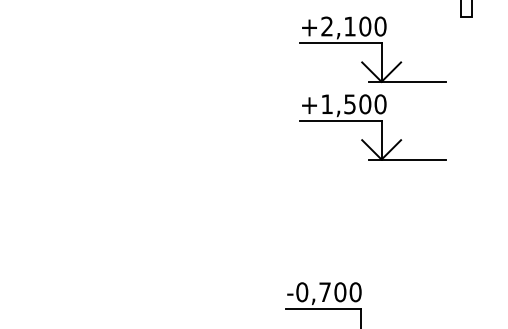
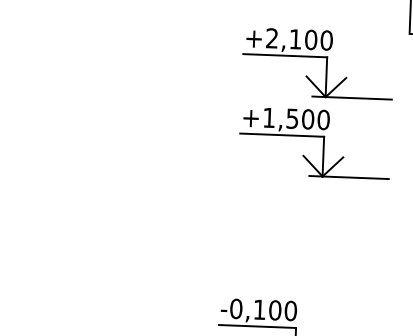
text: (324, 291) -> (259, 309), -0,700 -> -0,100

